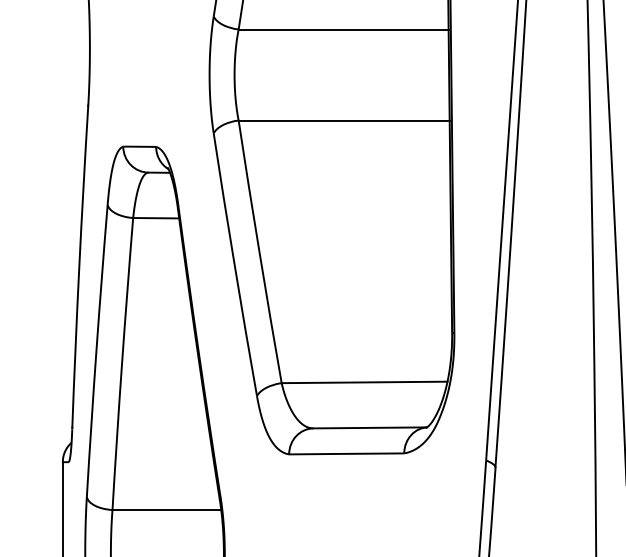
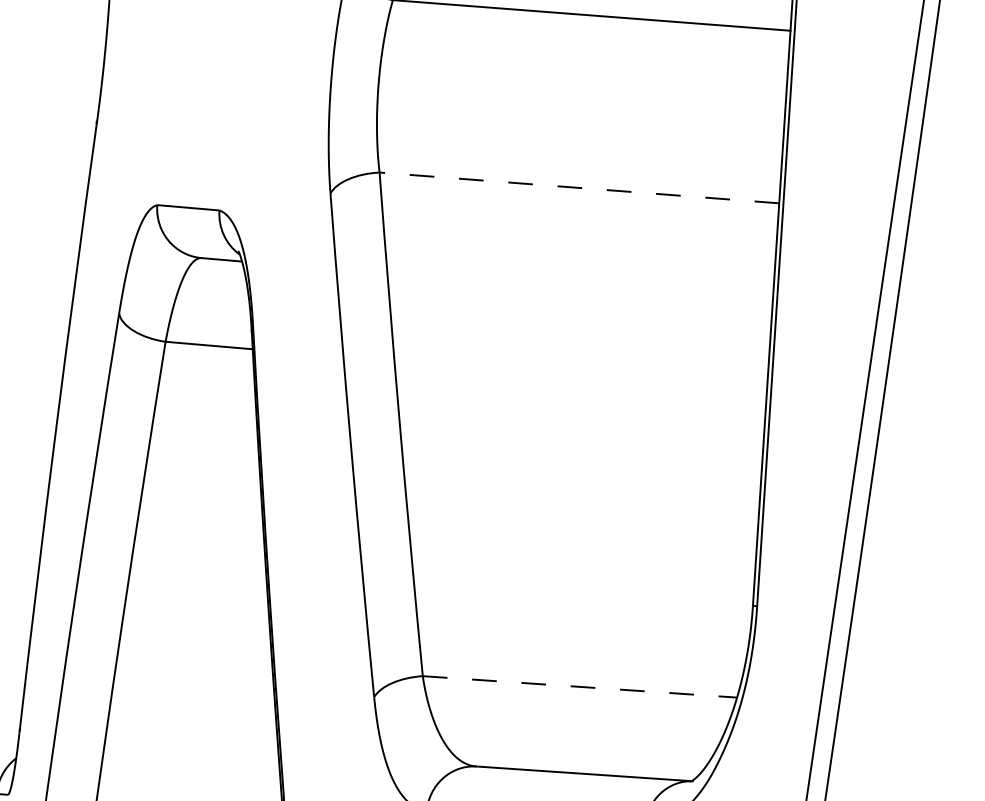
line: (344, 120) -> (580, 187), solid -> dashed
line: (364, 382) -> (579, 687), solid -> dashed

